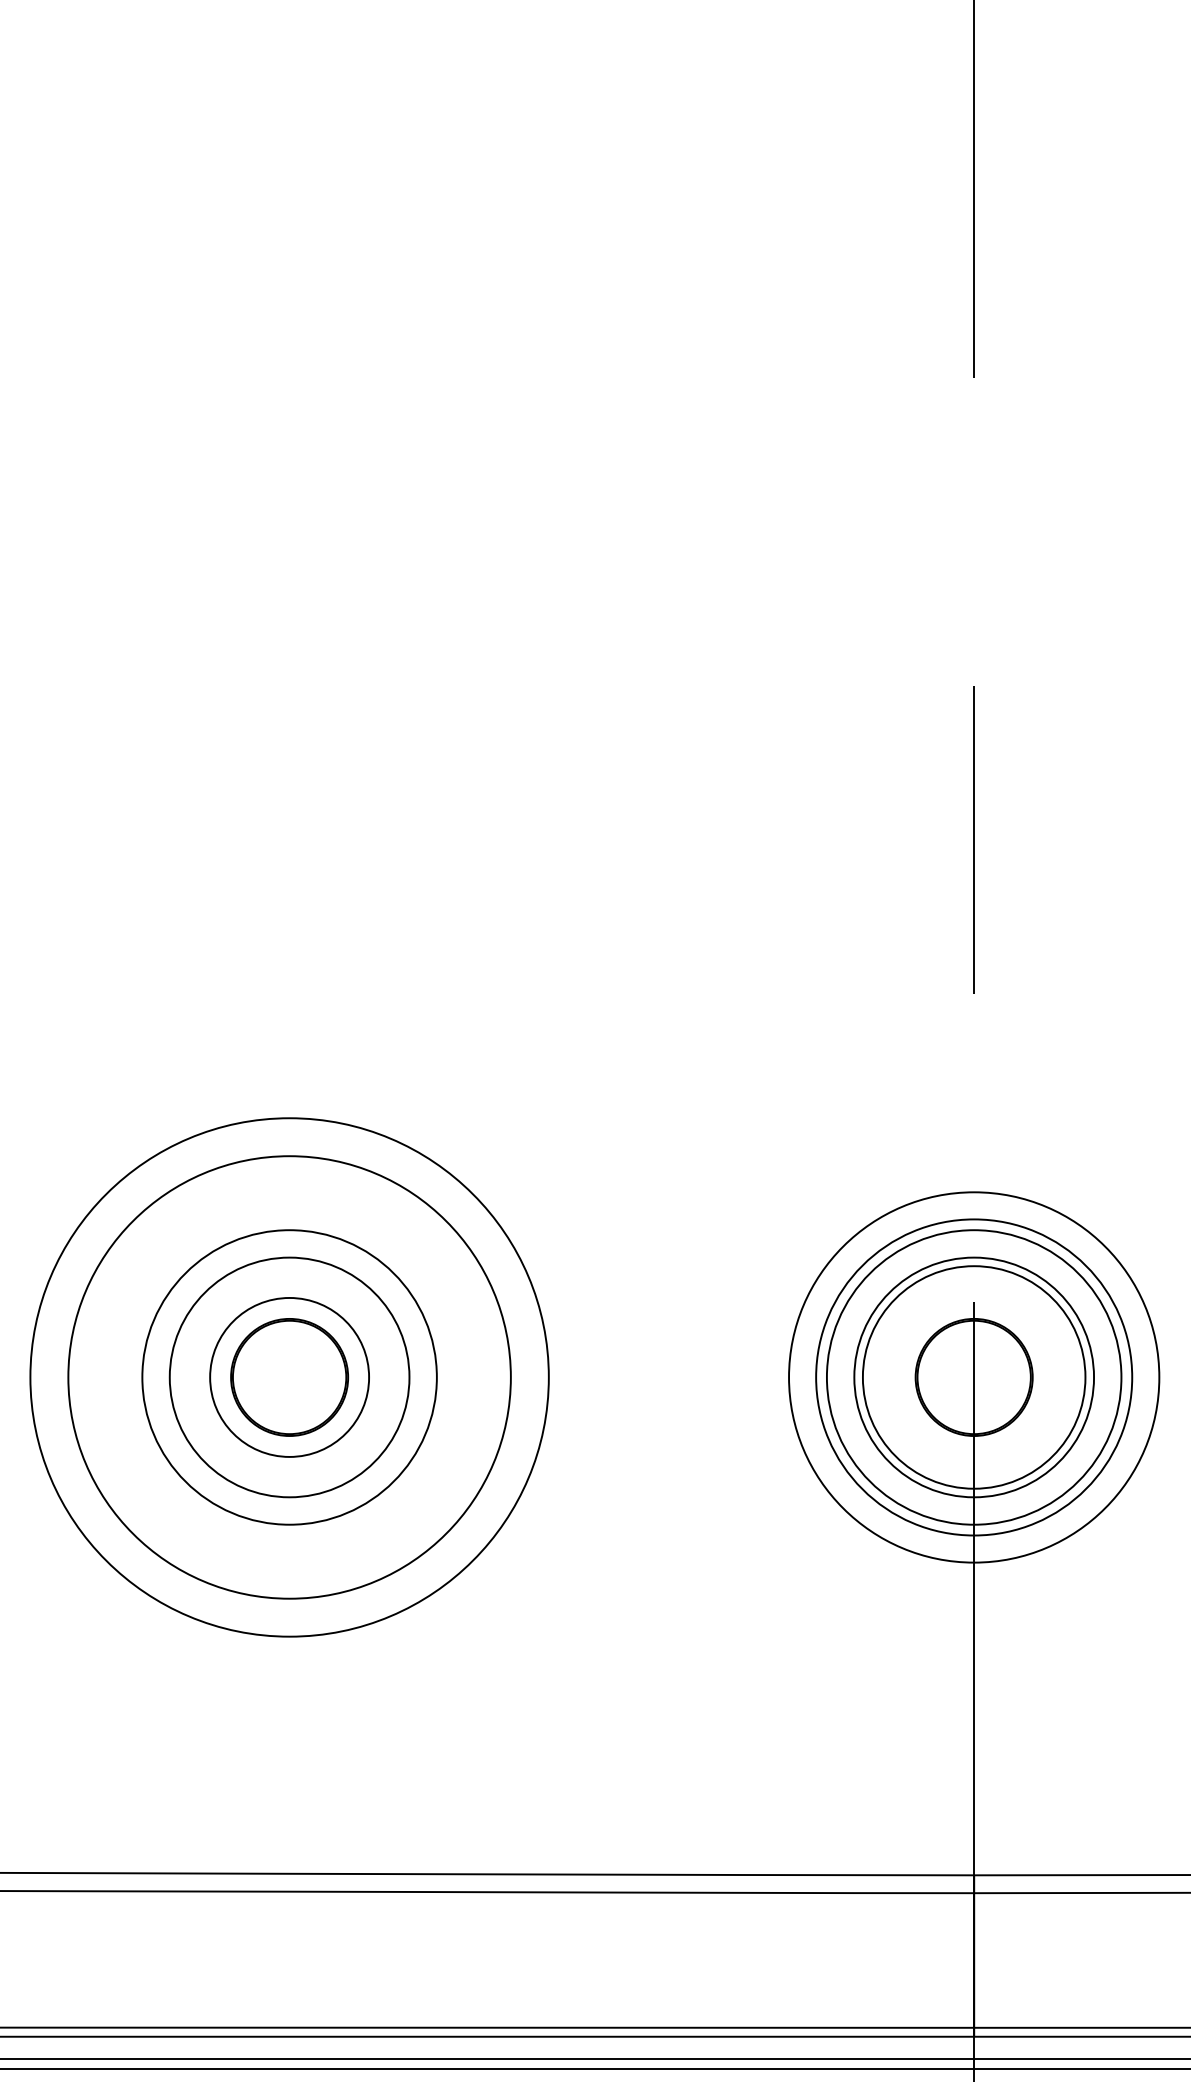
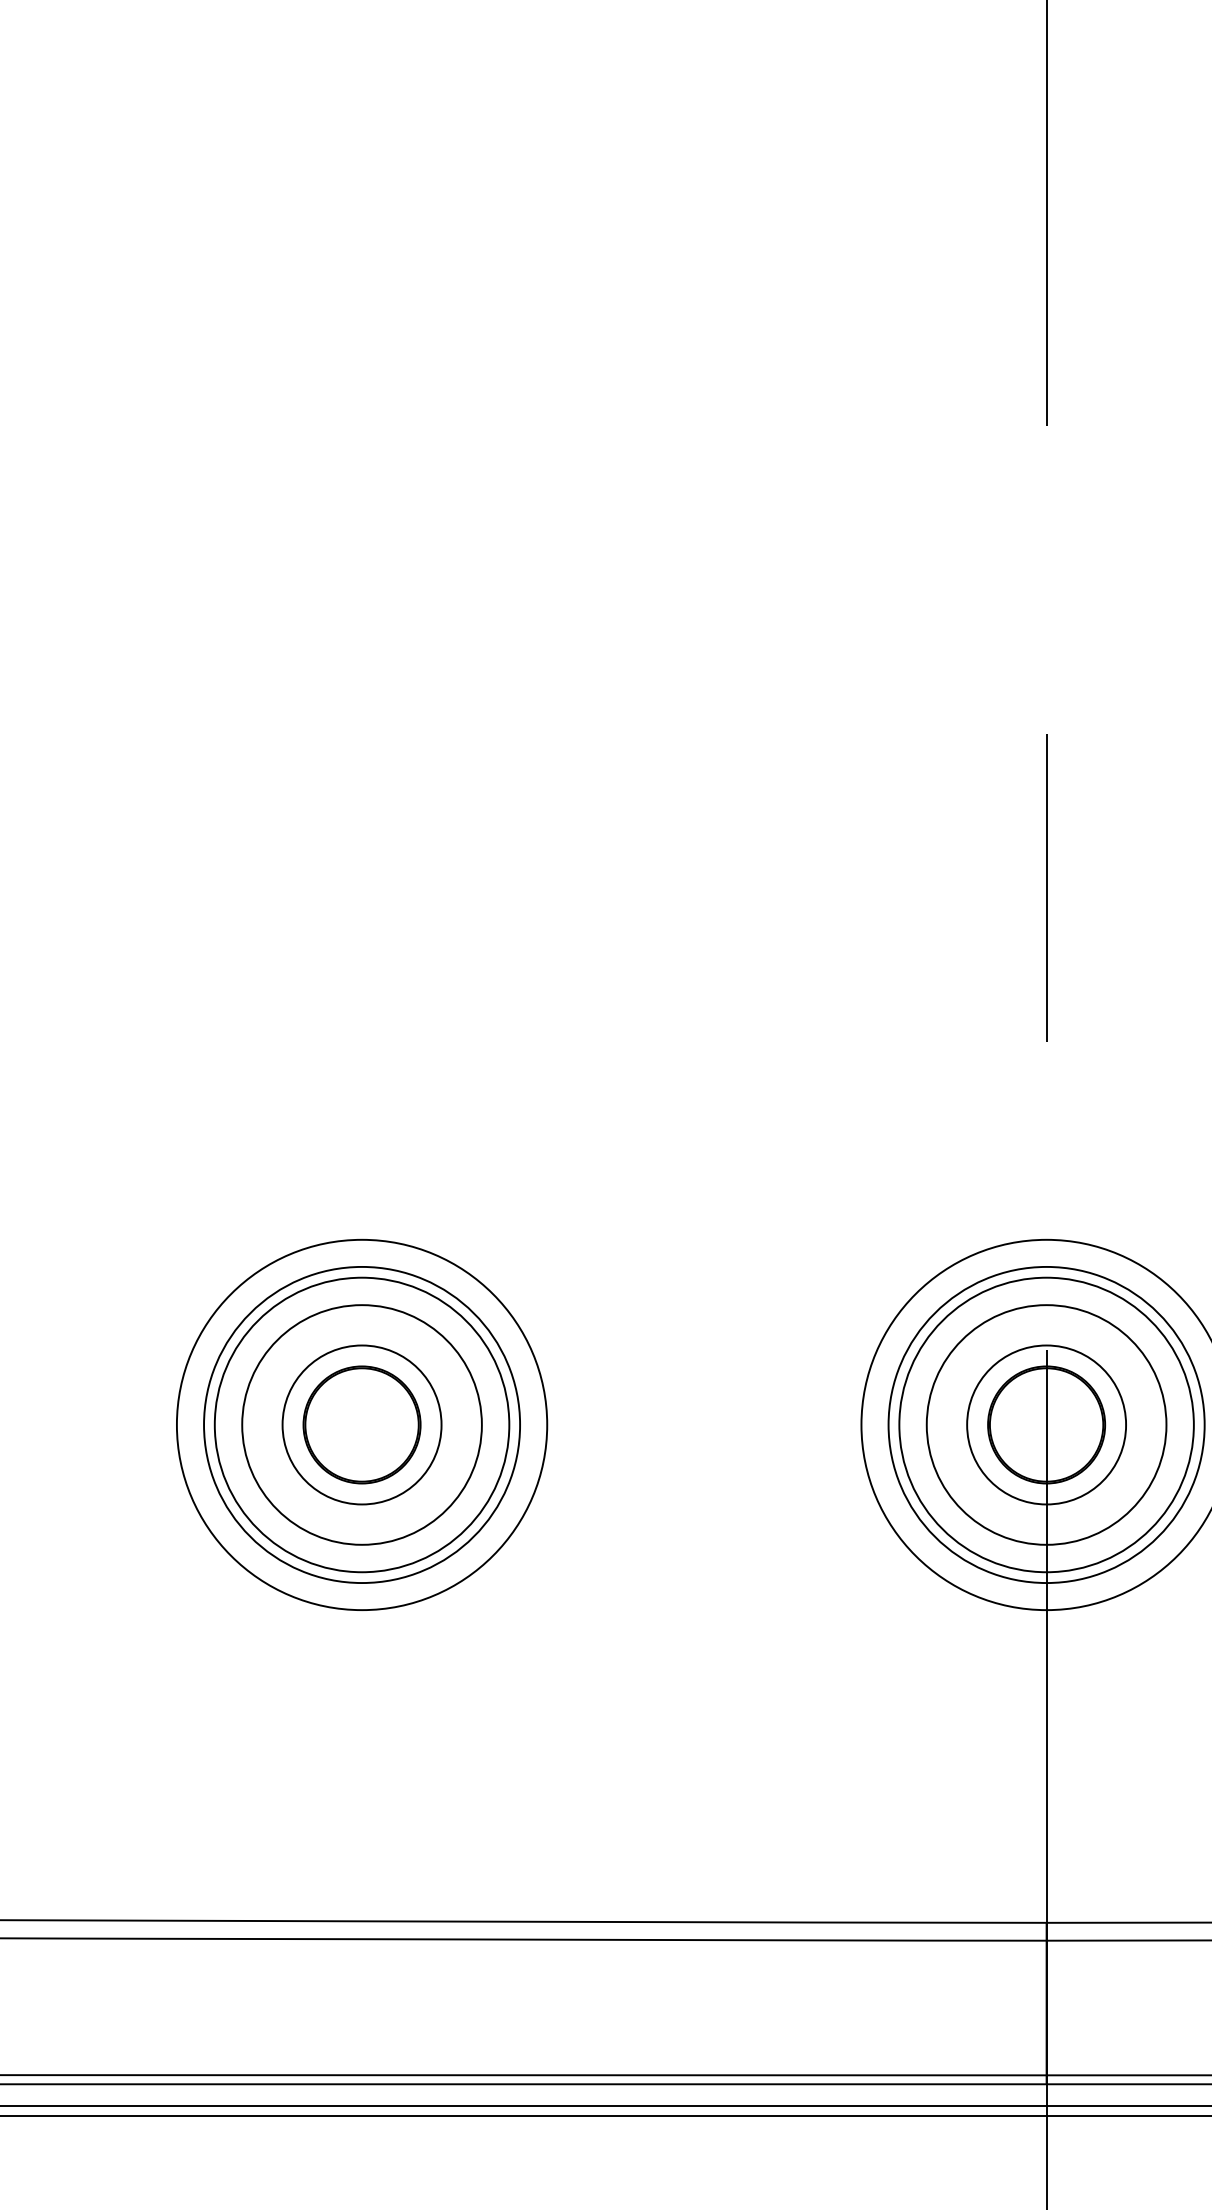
circle: (289, 1376) -> (361, 1424), size x0.71
circle: (290, 1376) -> (362, 1424), size x0.71
circle: (974, 1376) -> (1046, 1424), size x0.71

